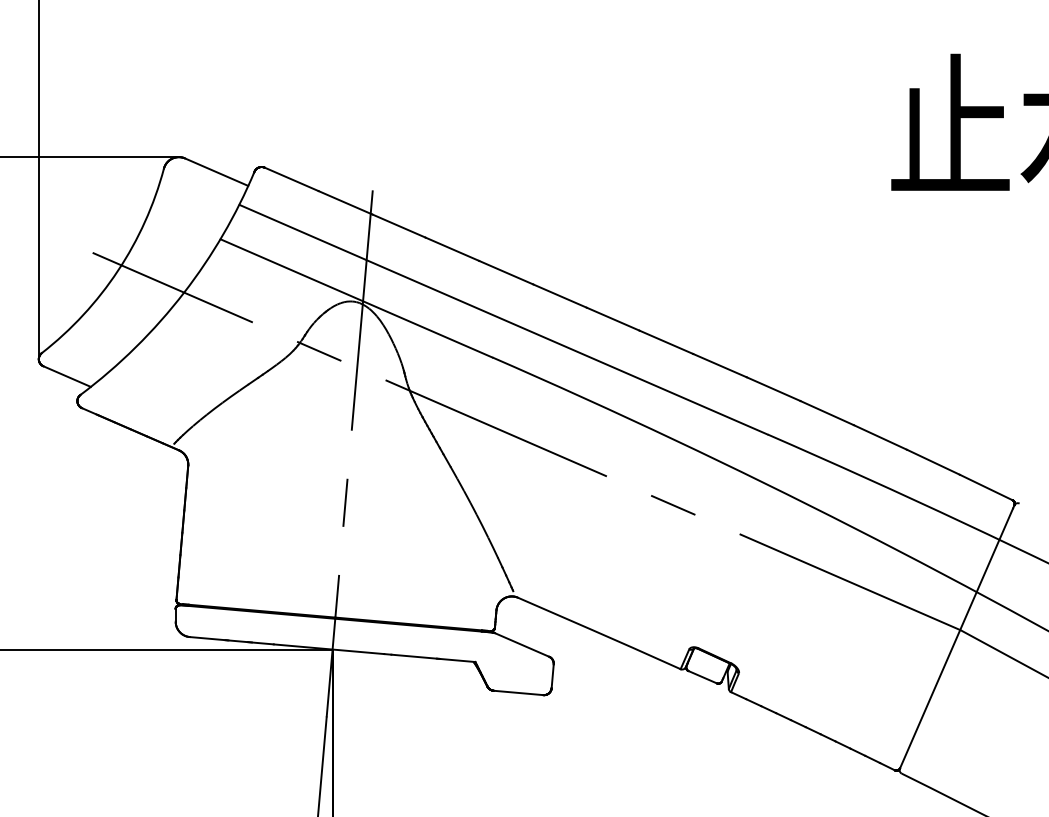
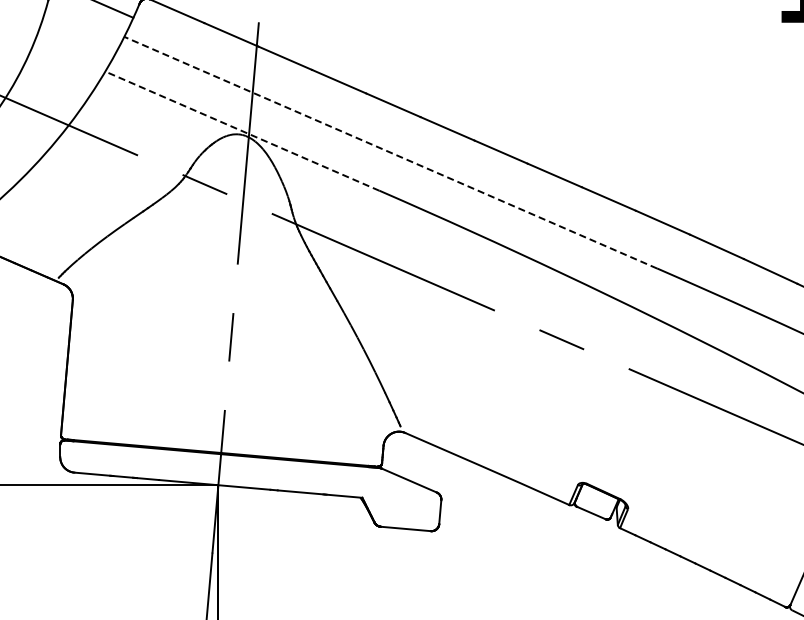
line: (355, 298) -> (241, 131), solid -> dashed
line: (503, 319) -> (390, 152), solid -> dashed

